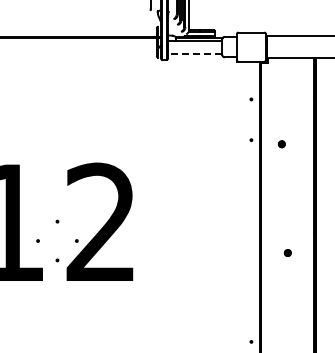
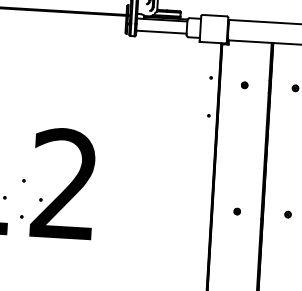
line: (194, 53) -> (160, 32), dashed -> solid
part: (281, 144) -> (244, 85), moved
part: (287, 252) -> (236, 211), moved

